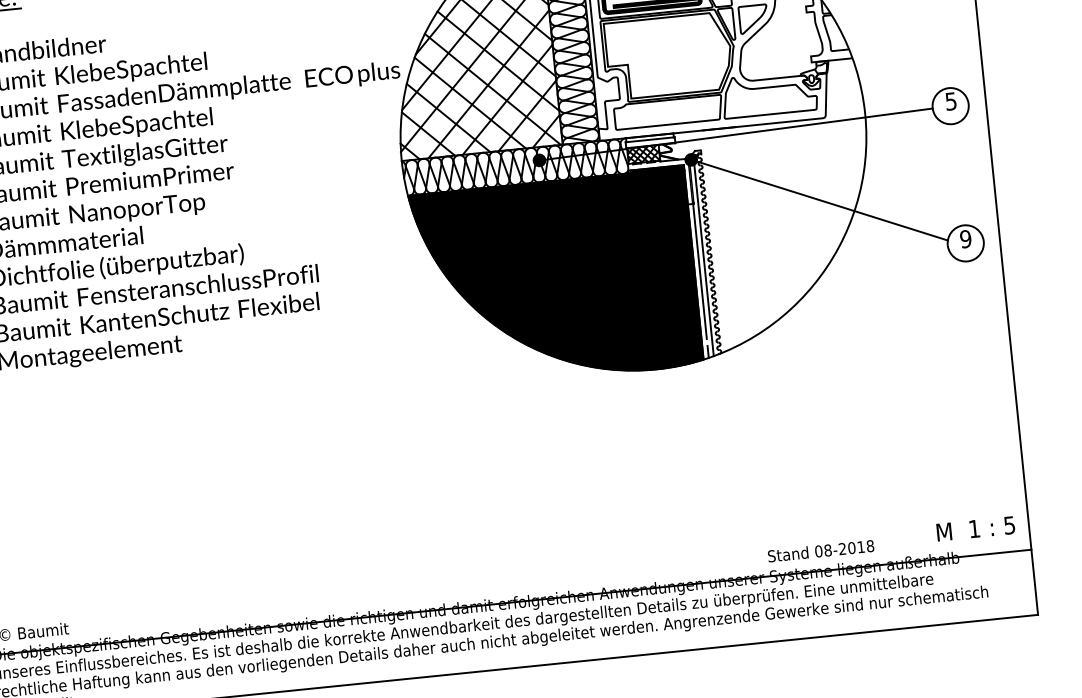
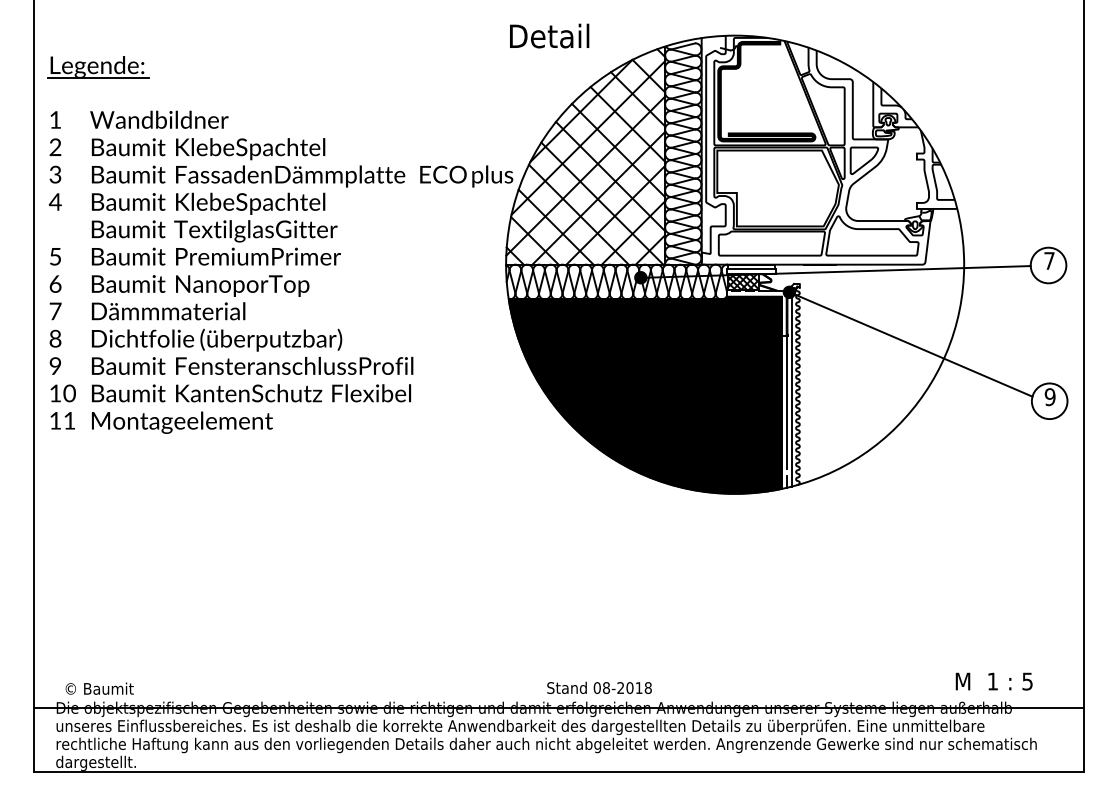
text: (951, 100) -> (1049, 260), 5 -> 7
text: (975, 528) -> (993, 681), moved
text: (820, 550) -> (599, 687), moved

